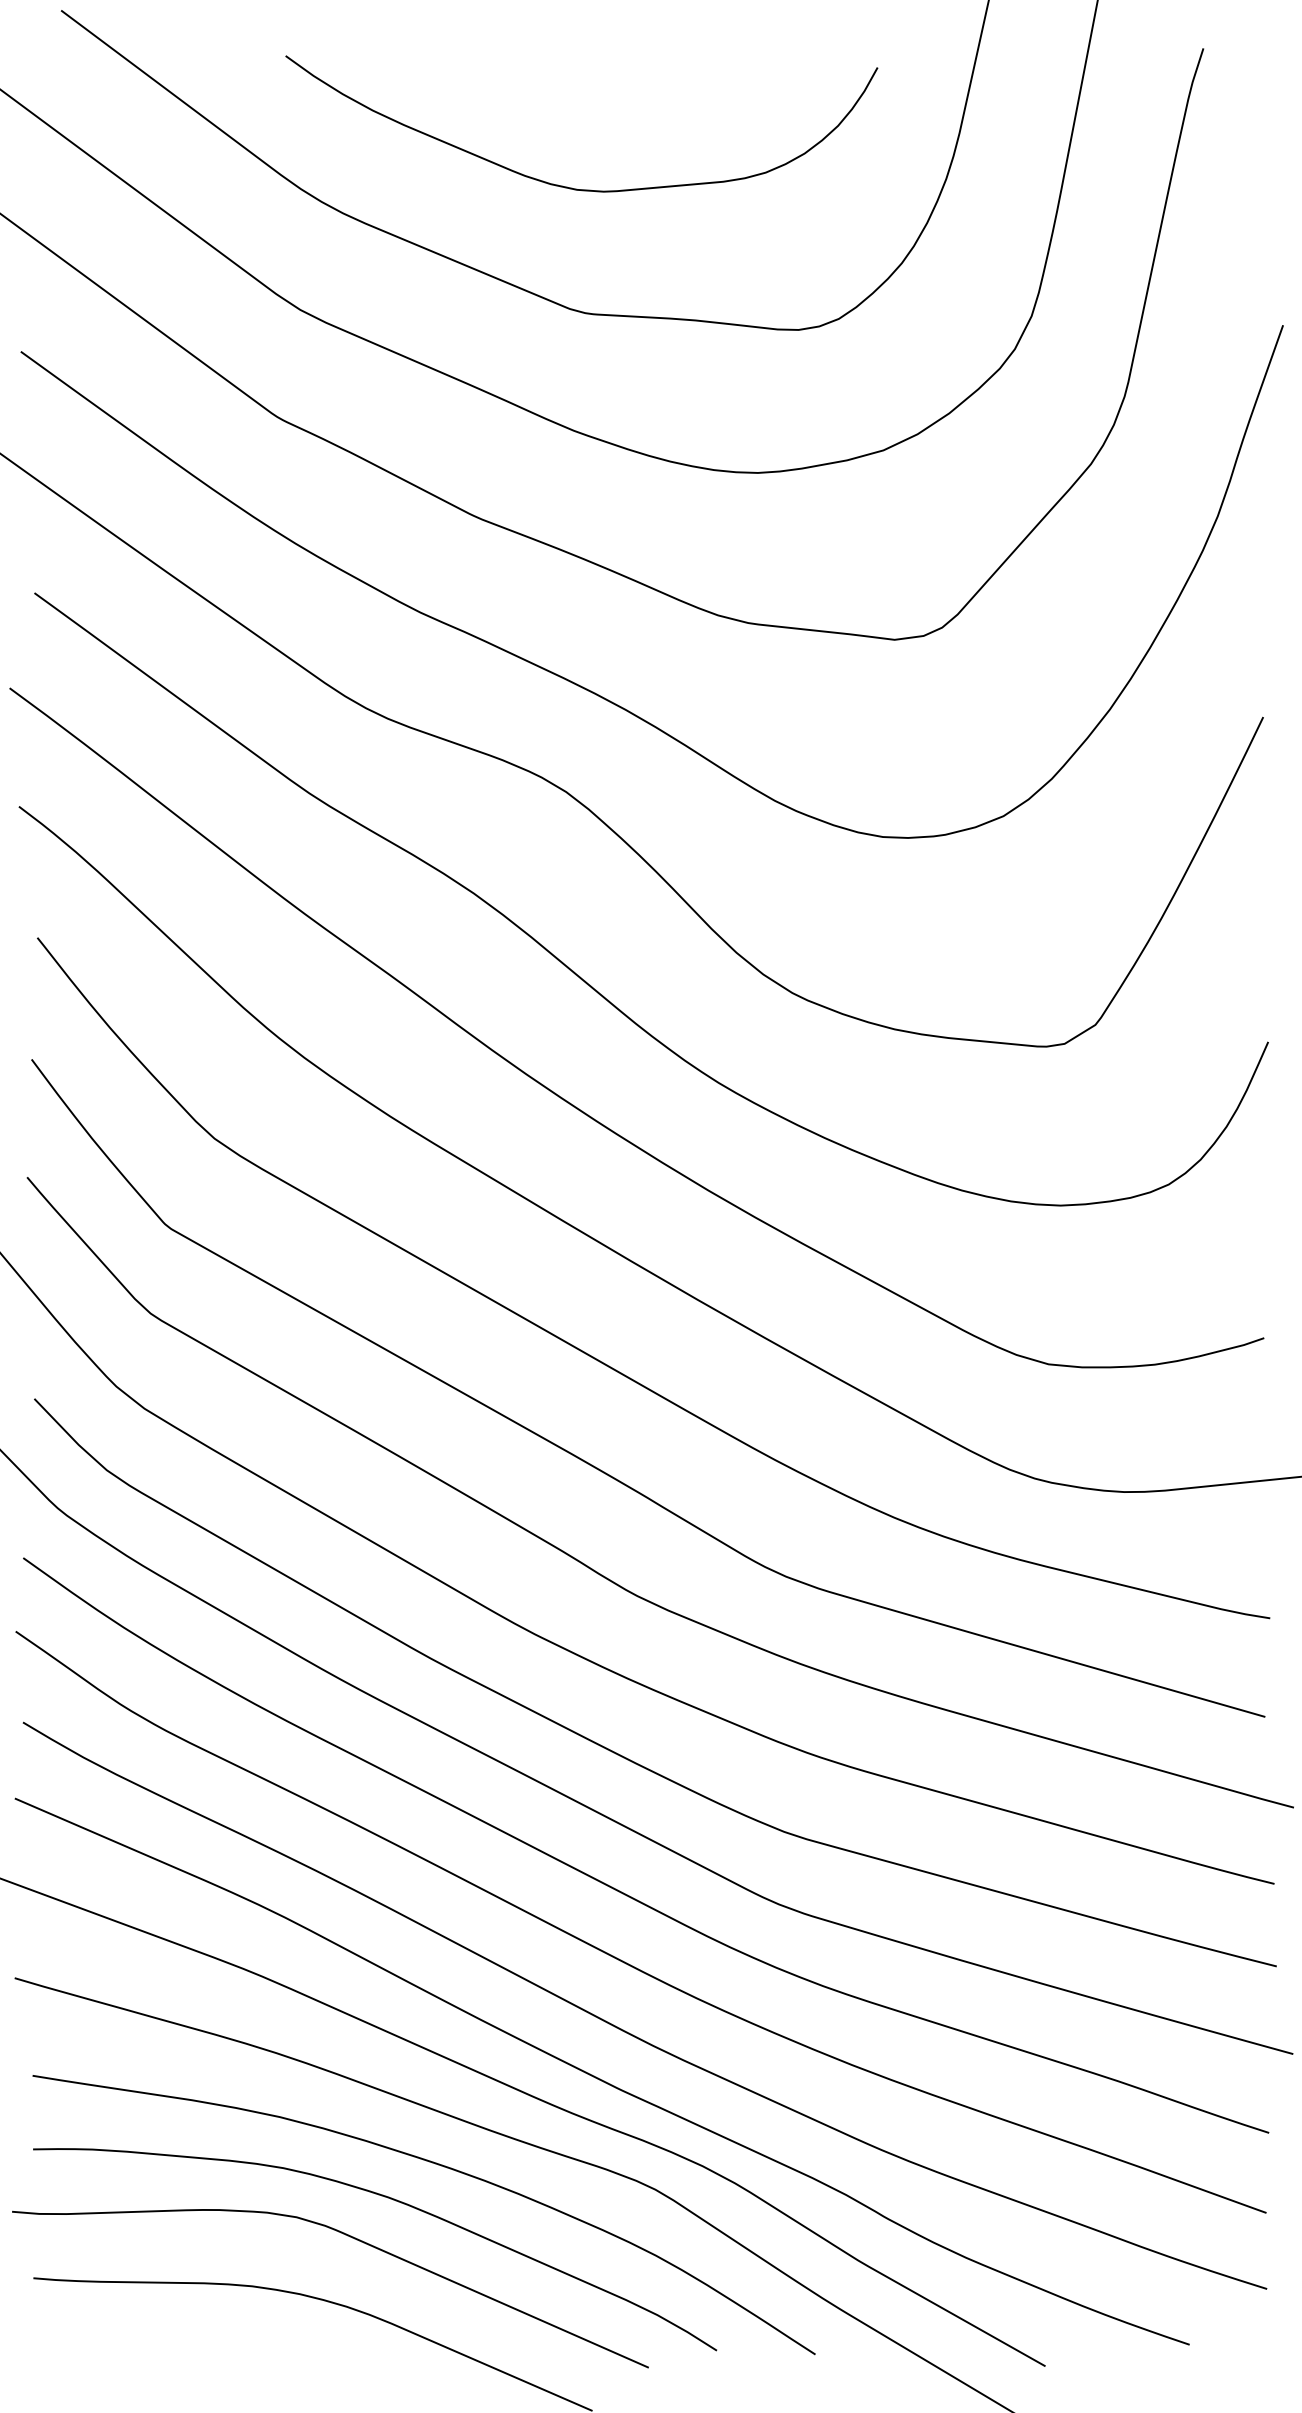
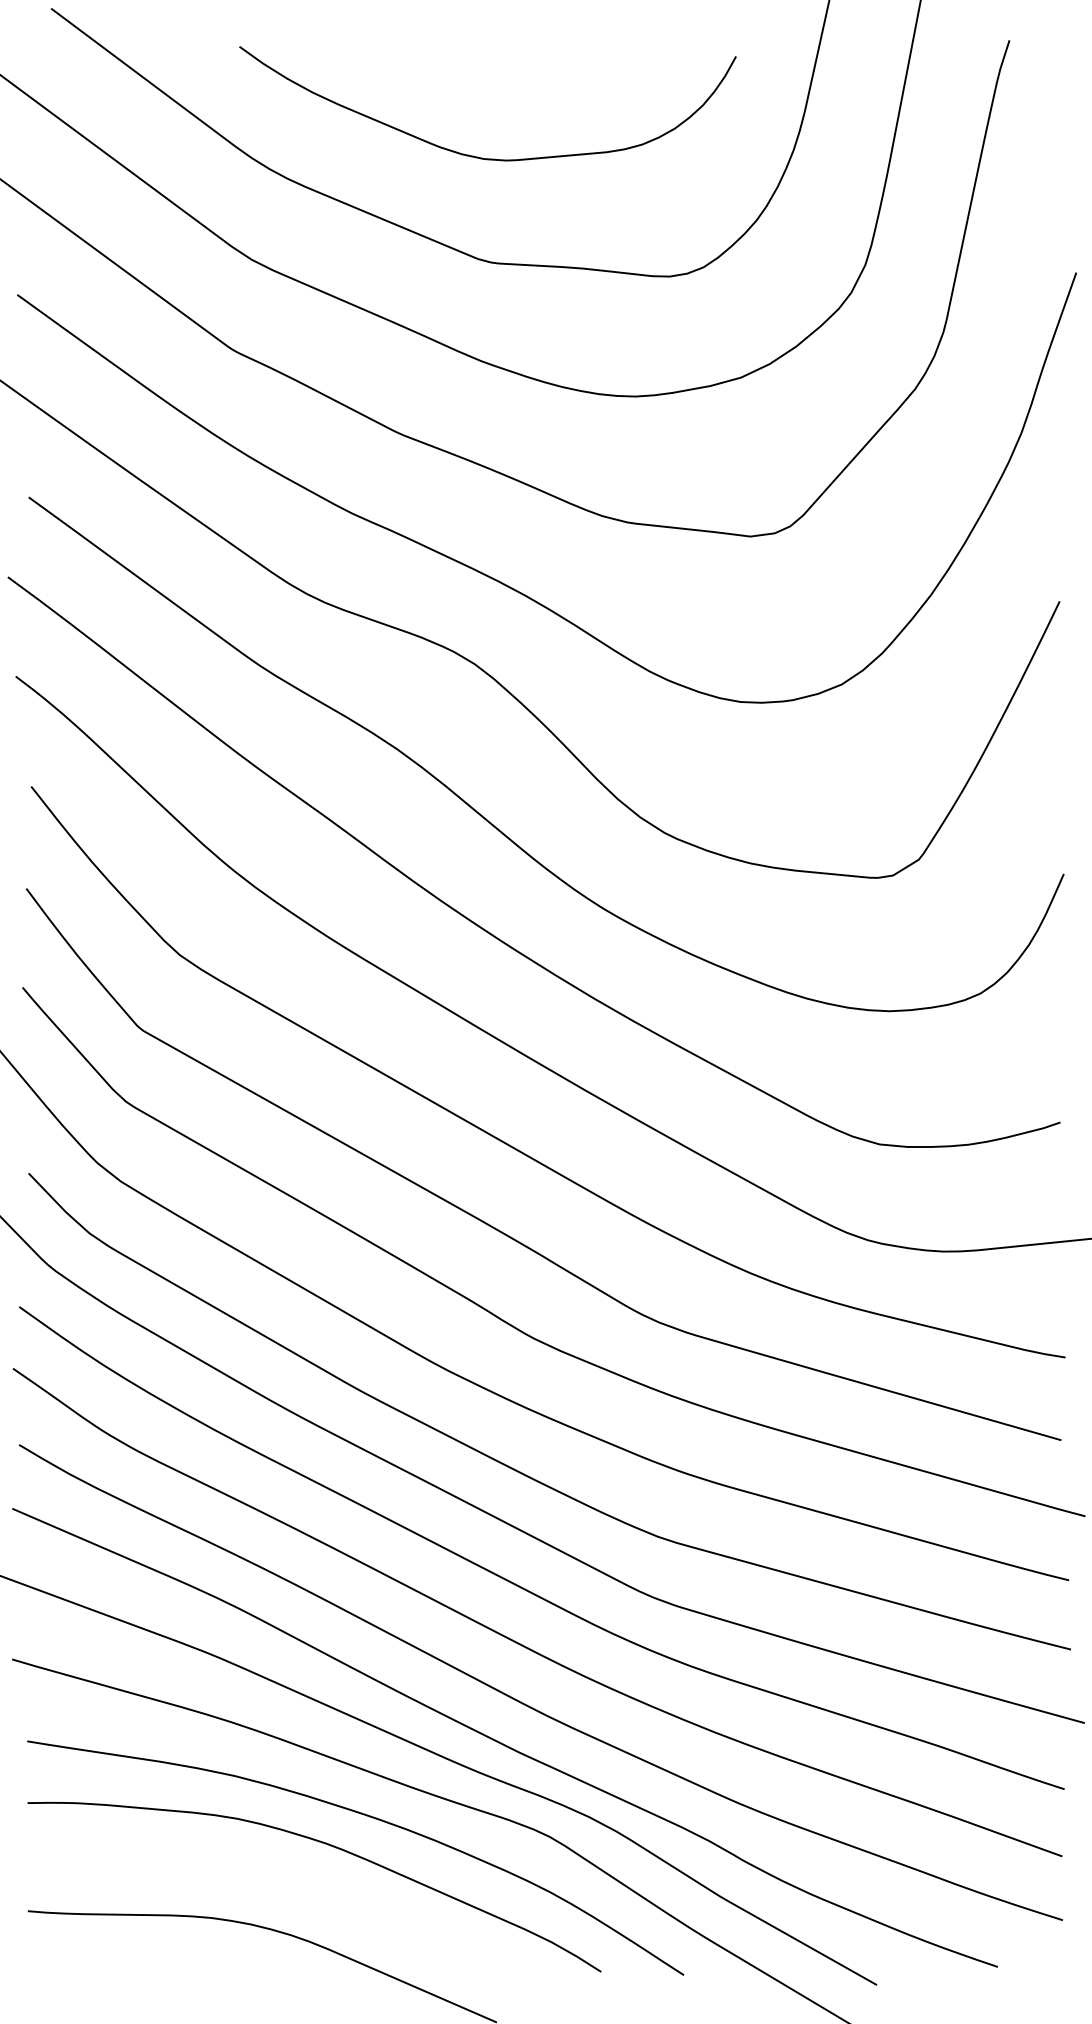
curve: (354, 2239) -> (297, 1878), removed

